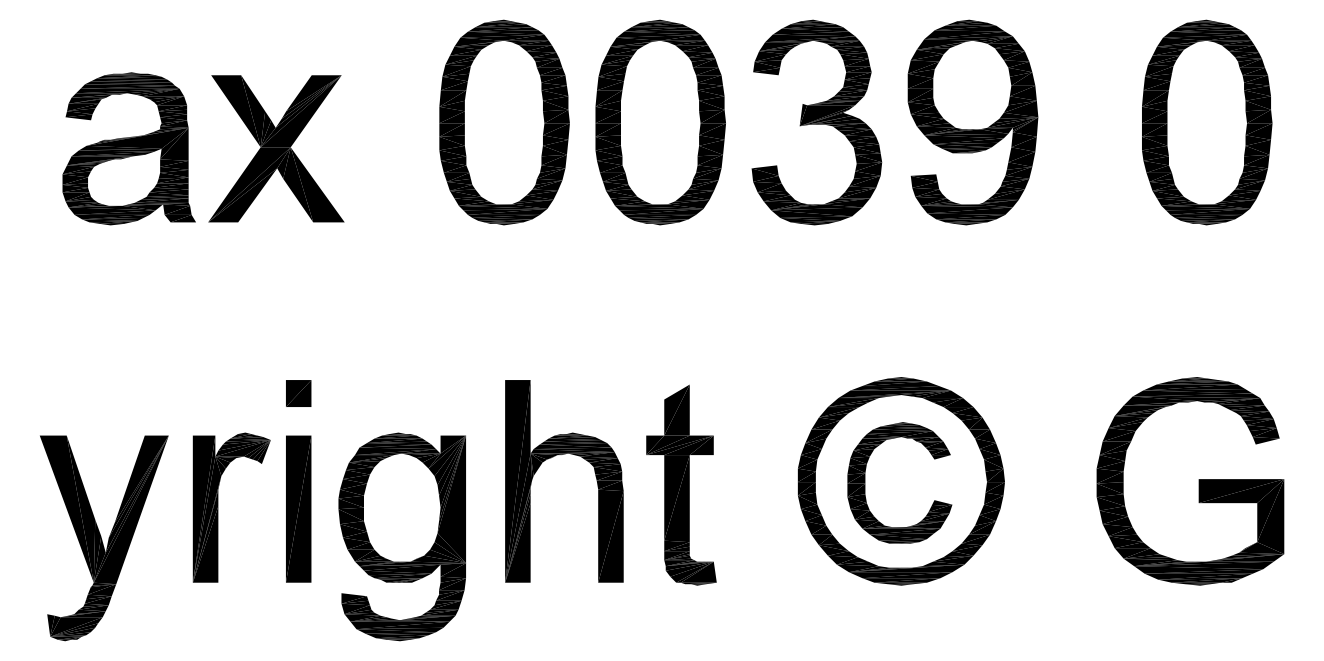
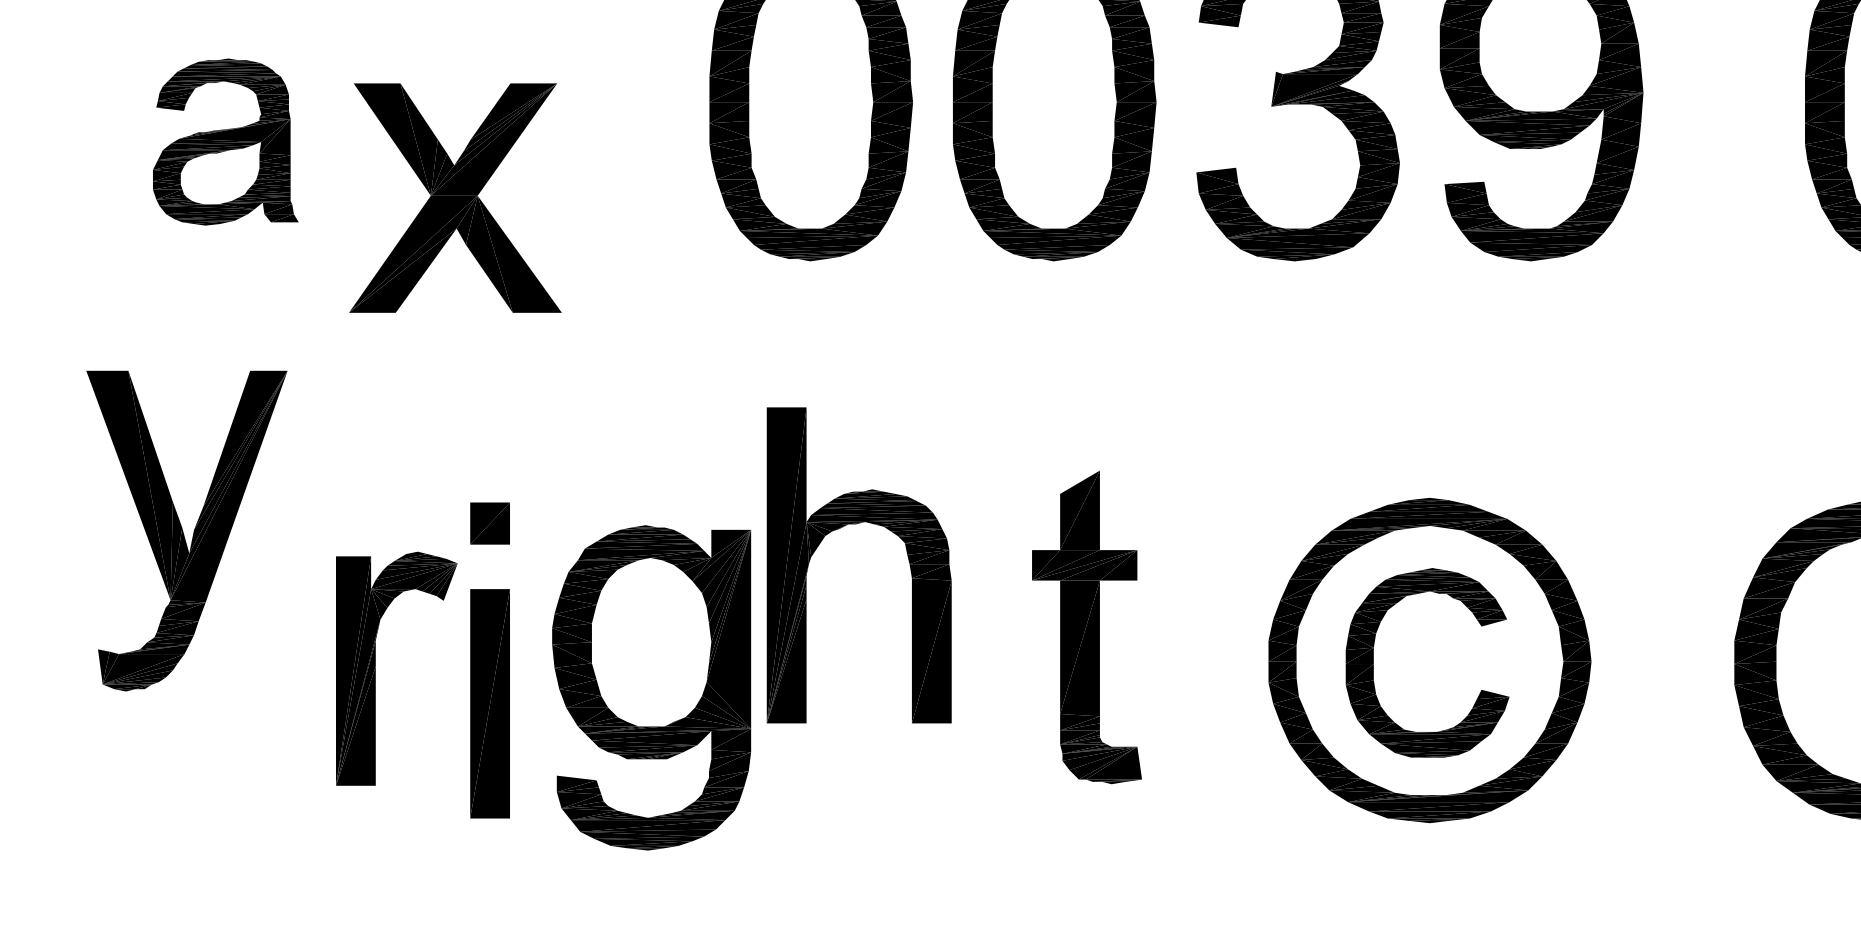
part: (128, 148) -> (224, 141), size x0.7
part: (276, 148) -> (455, 197), moved
part: (553, 457) -> (842, 528), moved
part: (681, 484) -> (1087, 626), moved
part: (218, 507) -> (375, 668), moved
part: (401, 536) -> (650, 687), moved
part: (104, 538) -> (187, 531), moved

